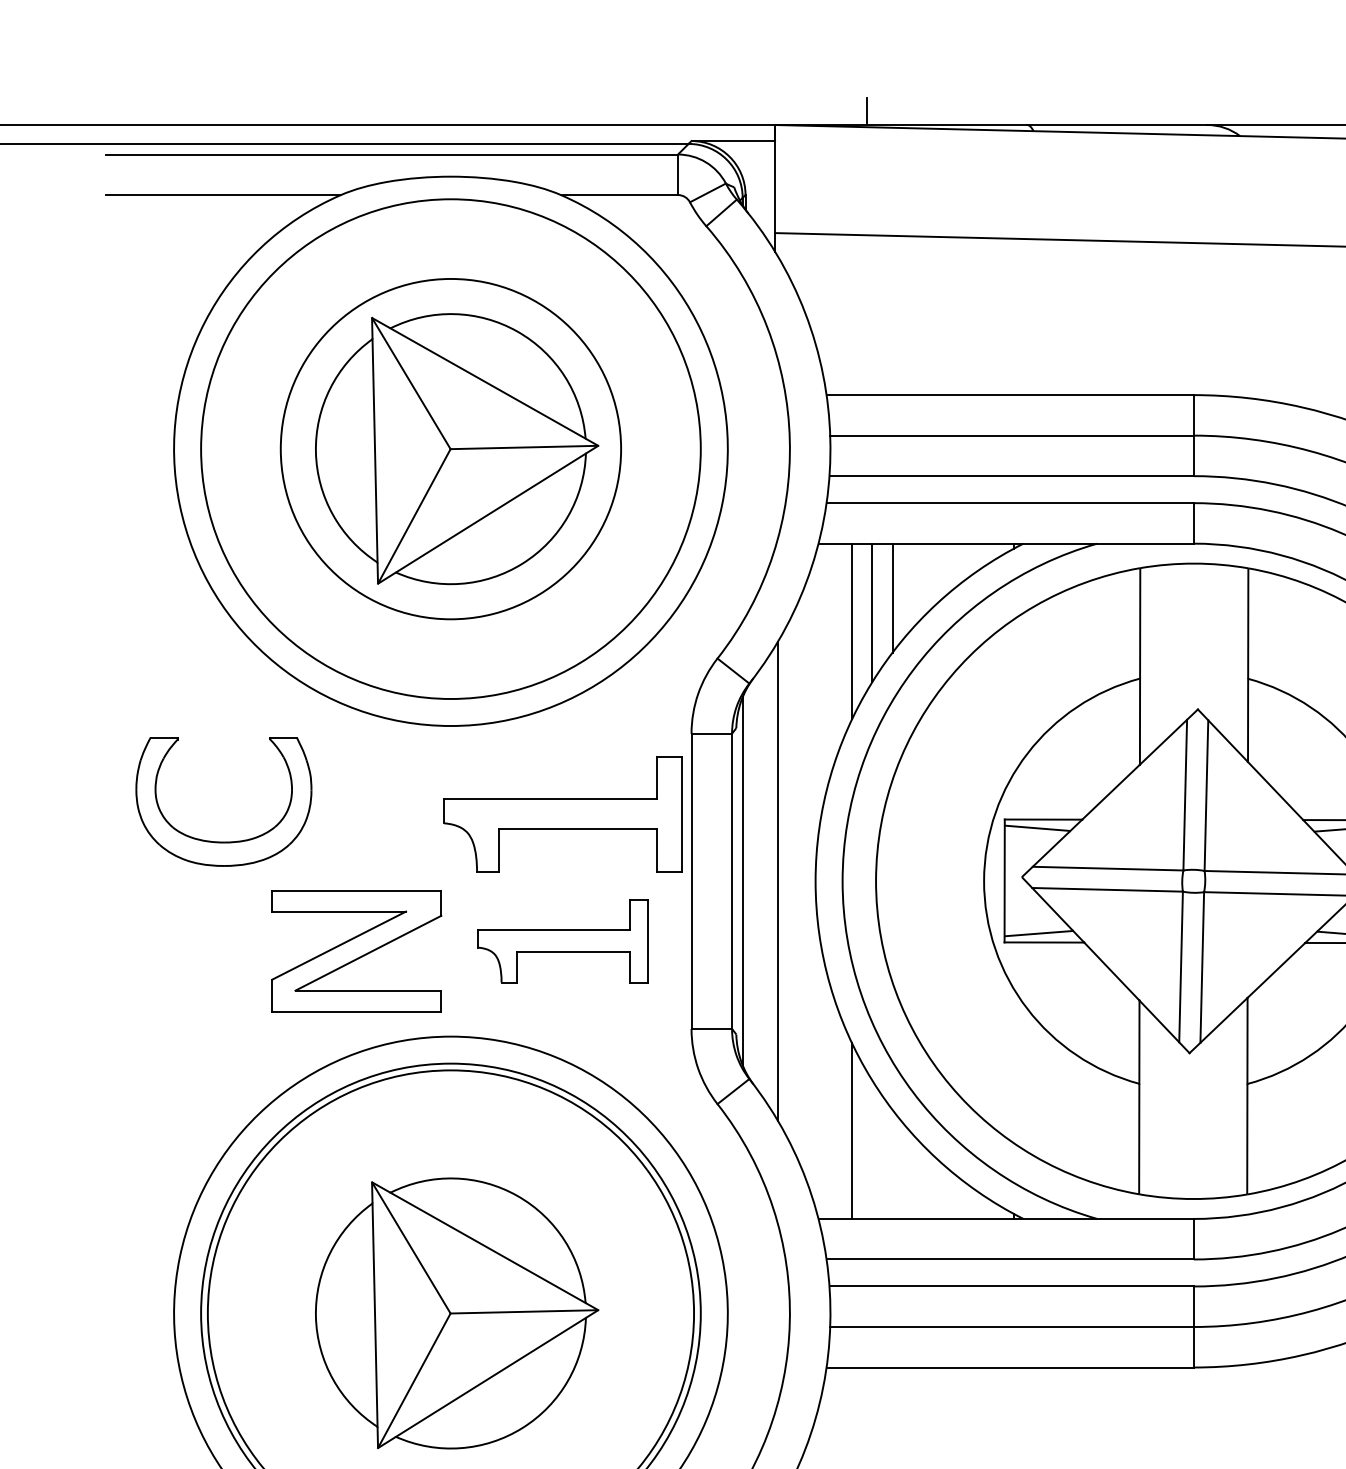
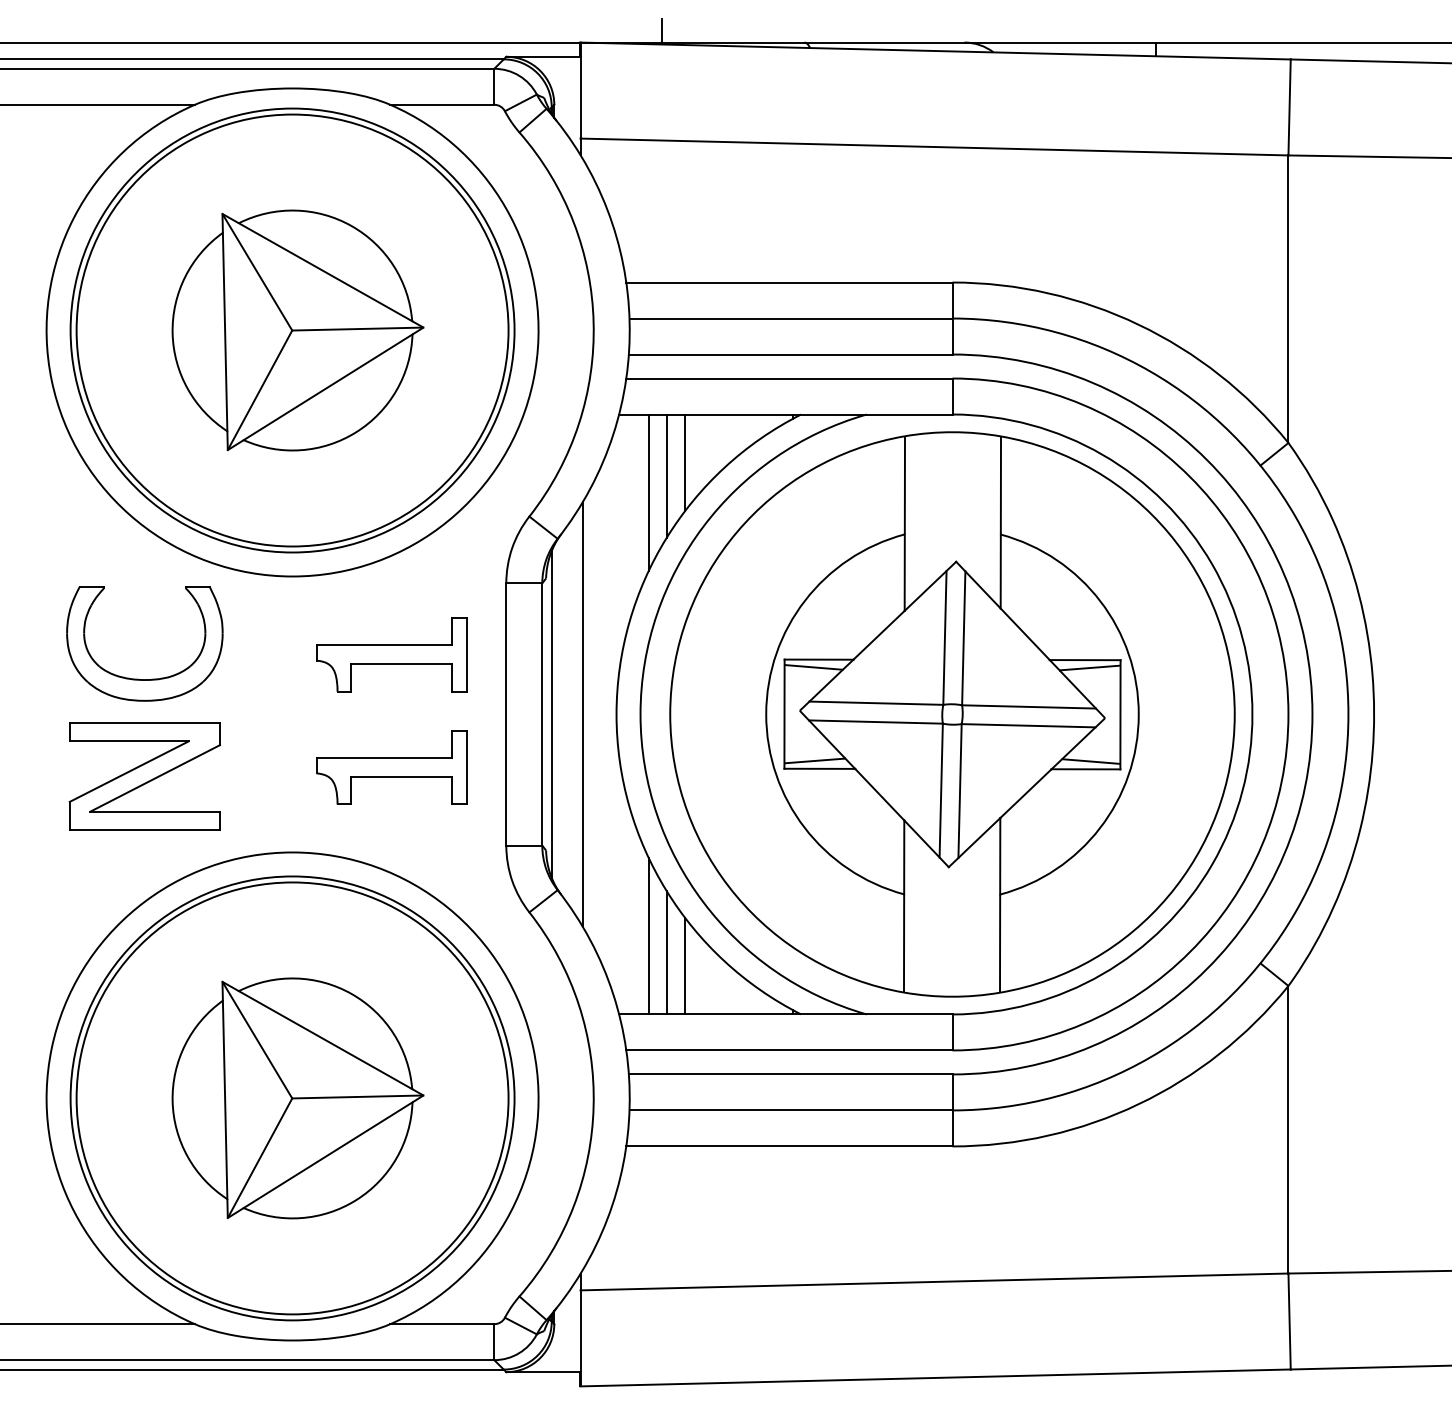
circle: (450, 449) -> (292, 330), size x1.43
part: (562, 813) -> (391, 654), size x0.71
part: (216, 840) -> (138, 678), moved
part: (356, 951) -> (144, 776), moved
line: (871, 1149) -> (666, 952), added
line: (892, 1163) -> (684, 965), added

